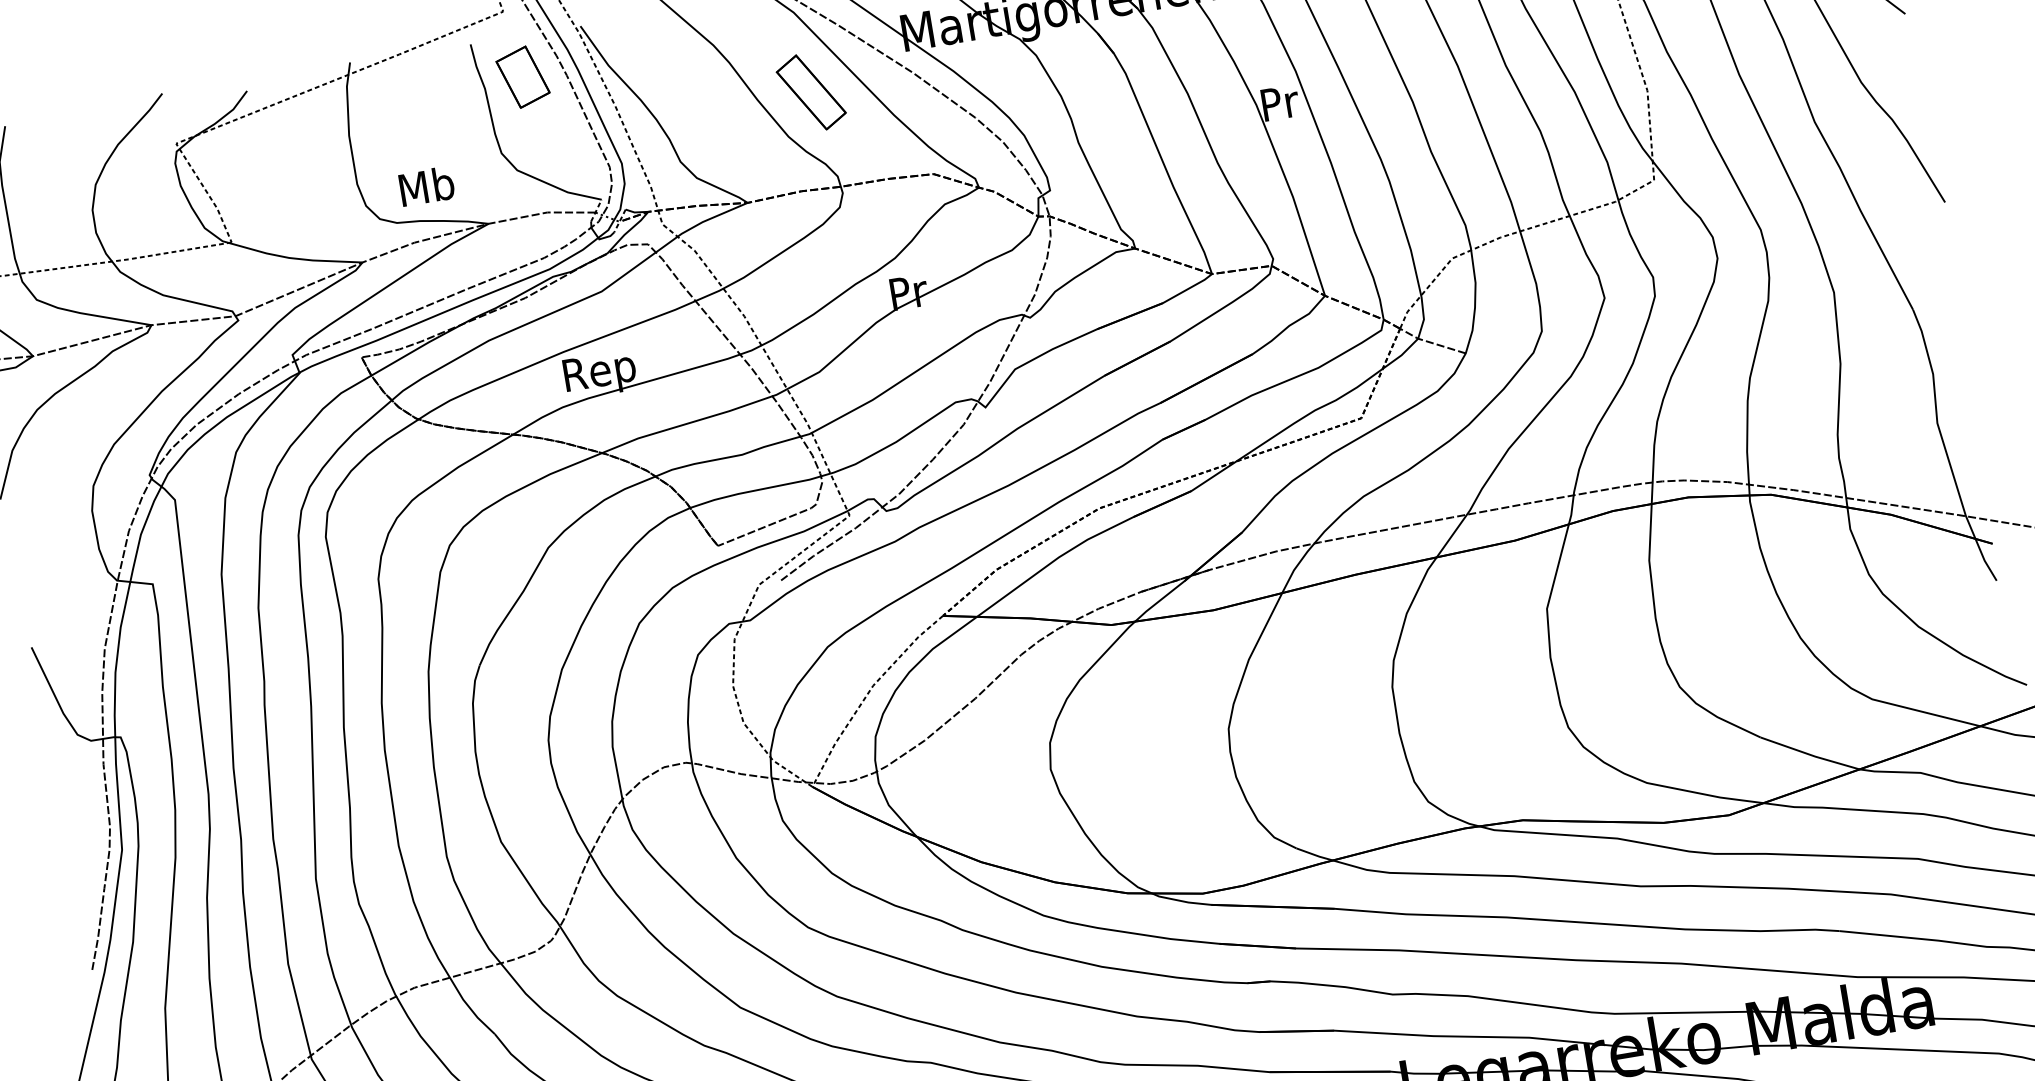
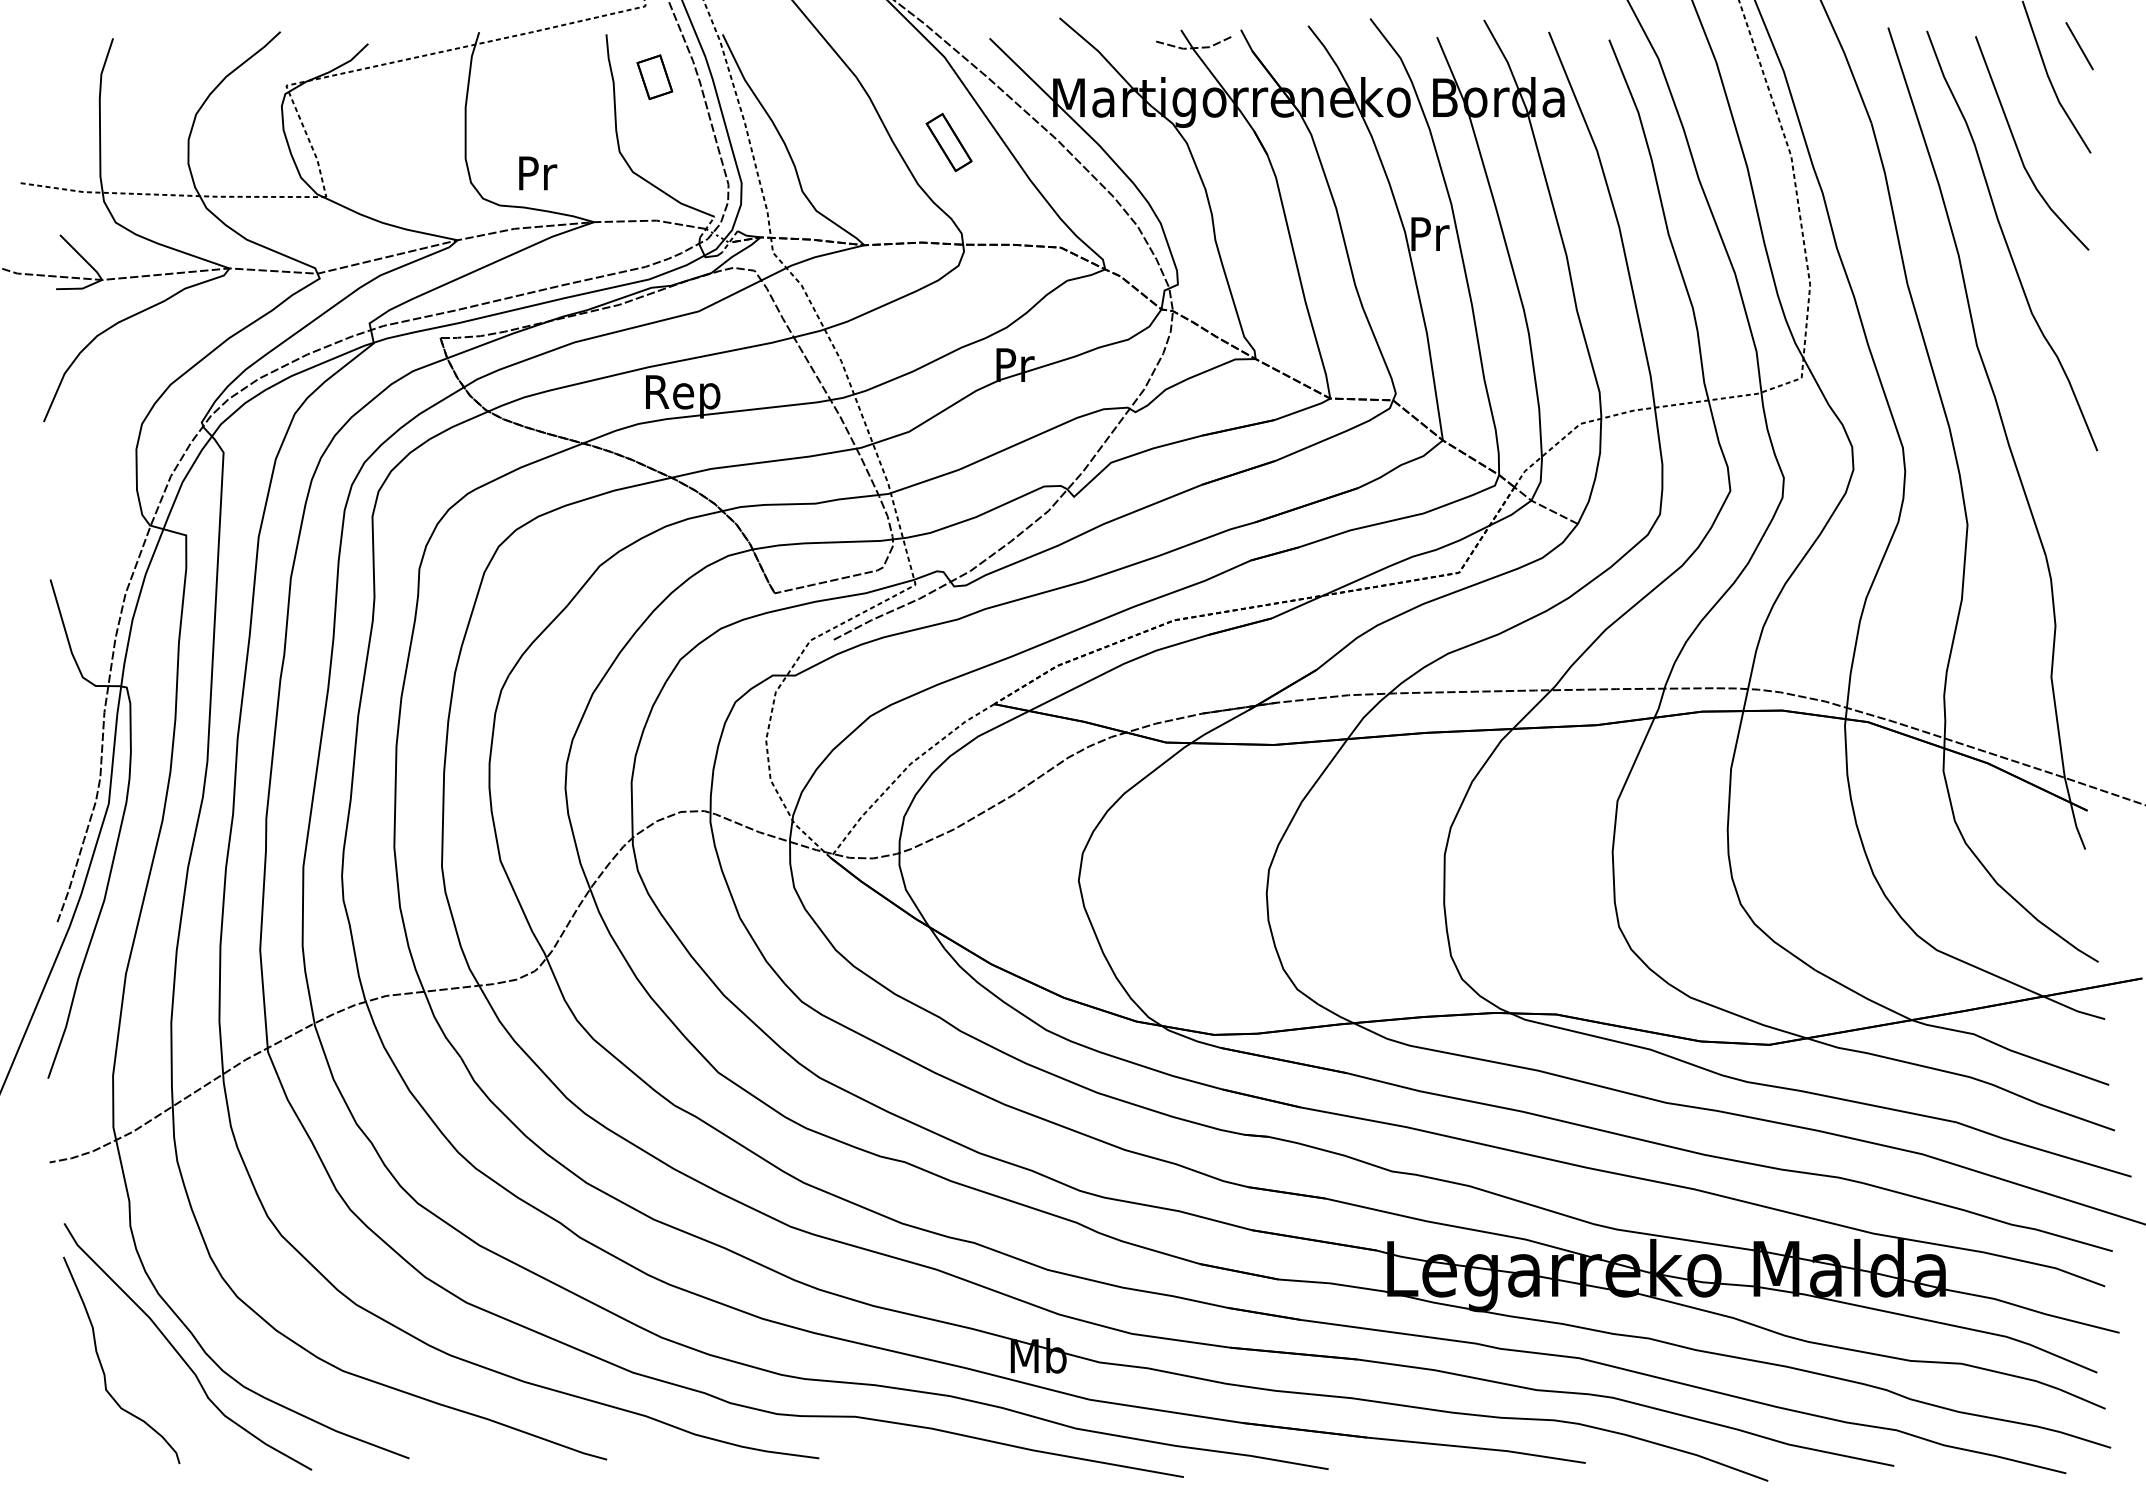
part: (522, 77) -> (654, 77), size x0.7
part: (811, 92) -> (949, 142), size x0.7
text: (426, 185) -> (536, 172), Mb -> Pr

